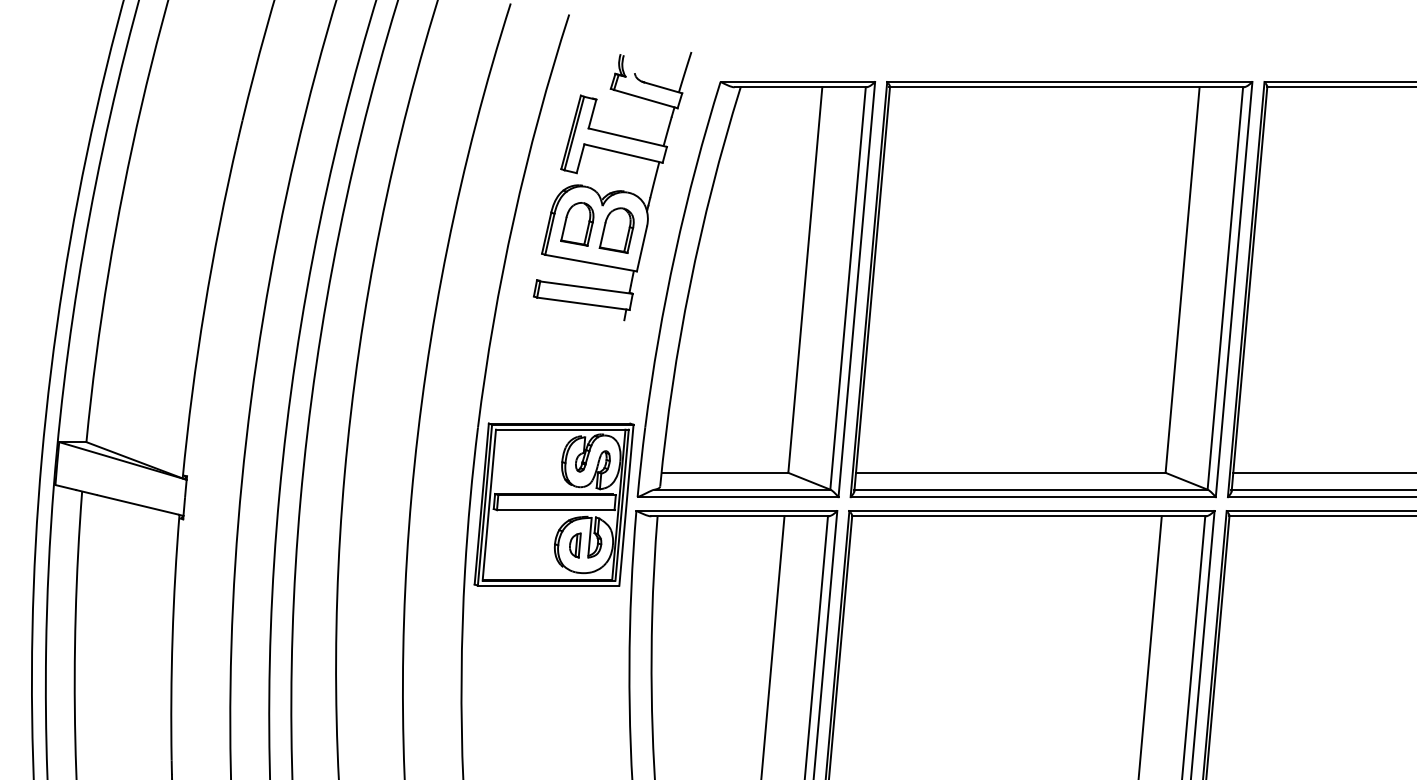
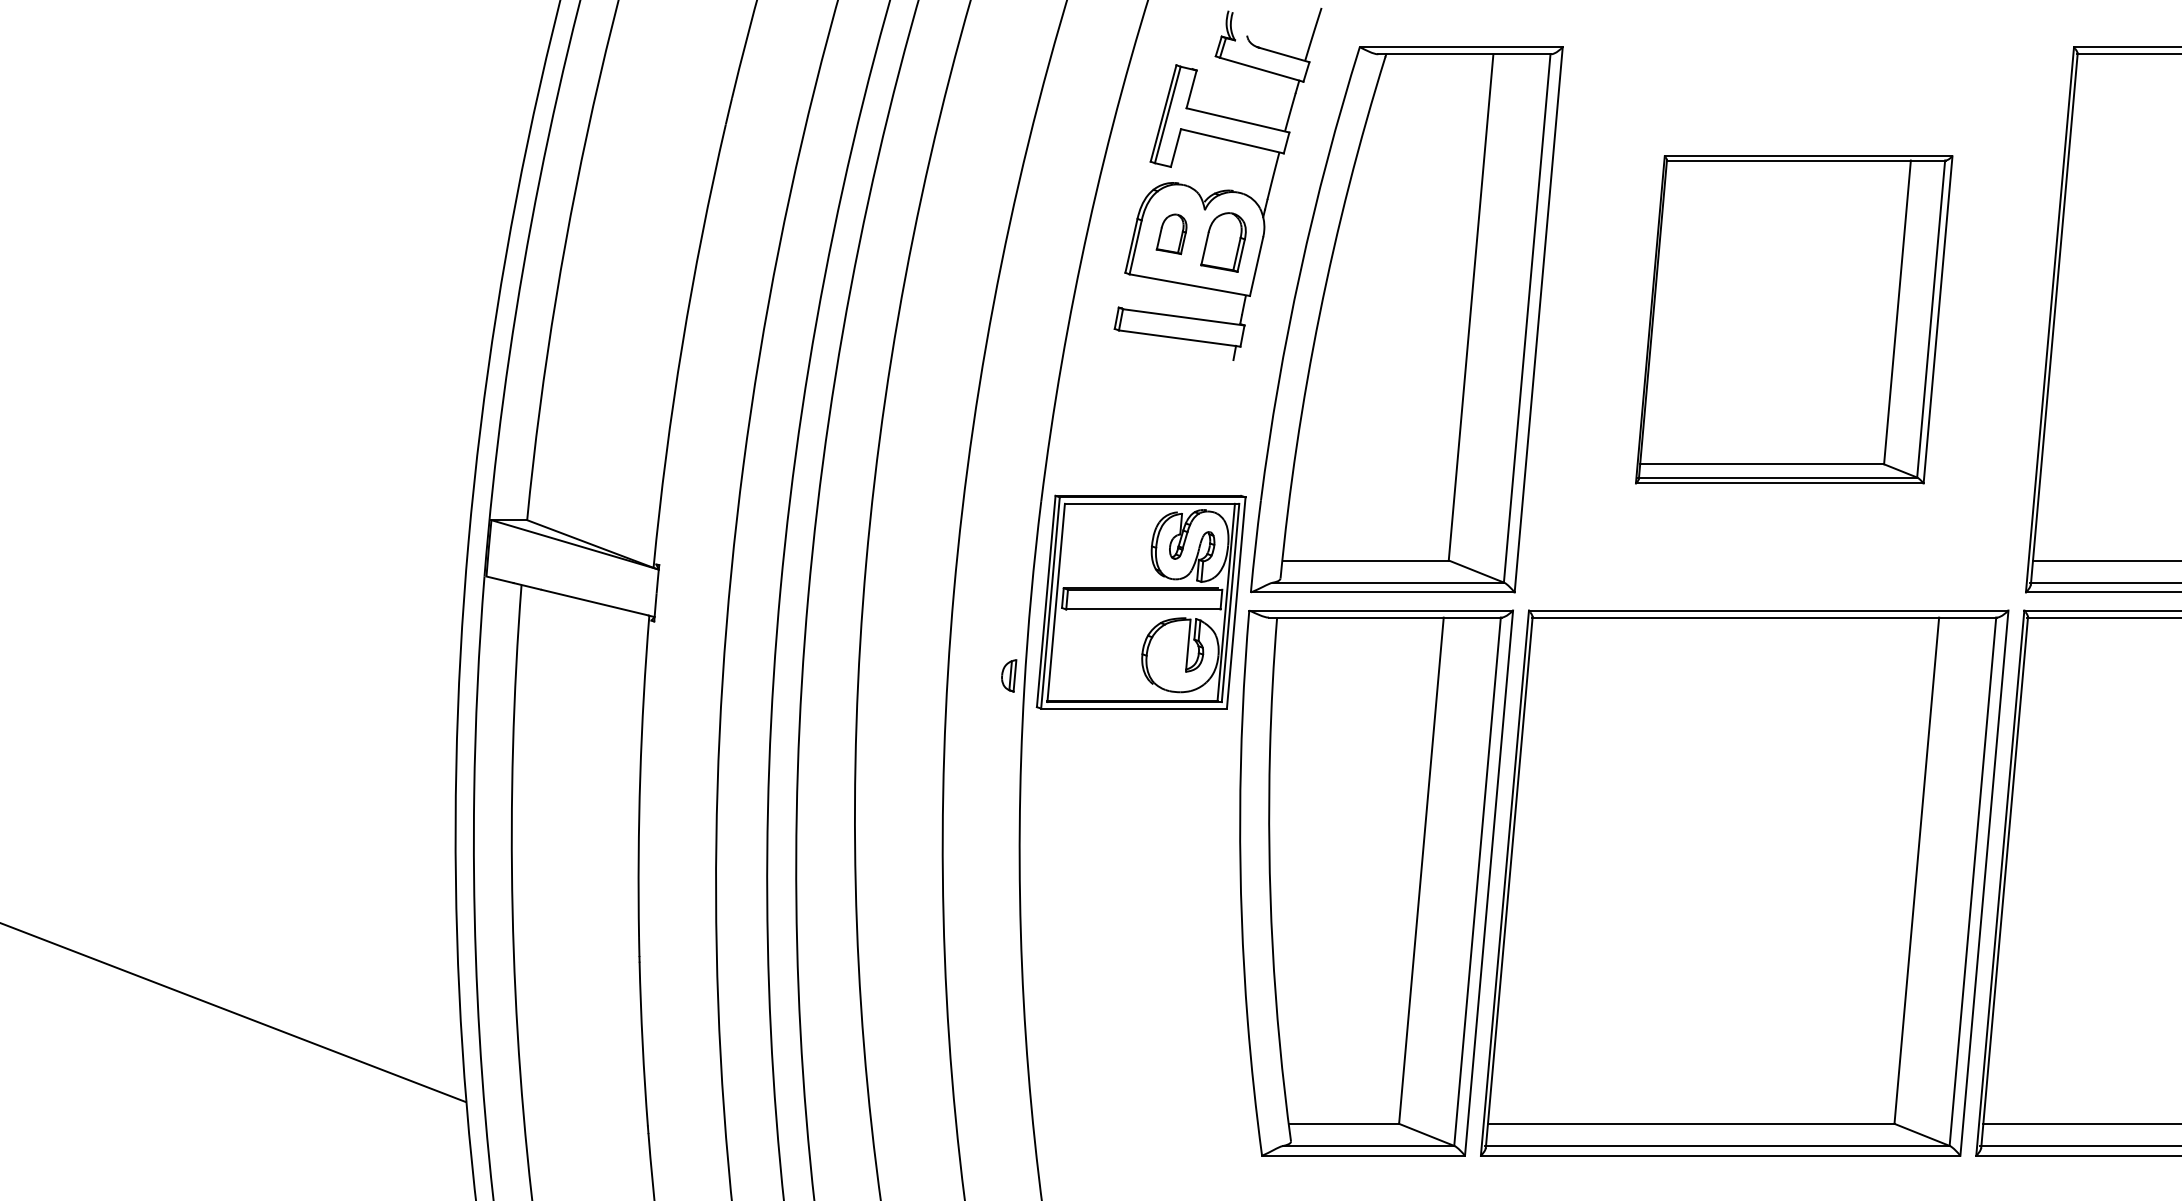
part: (577, 224) -> (1171, 234), size x0.7
part: (1050, 289) -> (1793, 319), size x0.6
part: (575, 545) -> (1009, 675), moved

